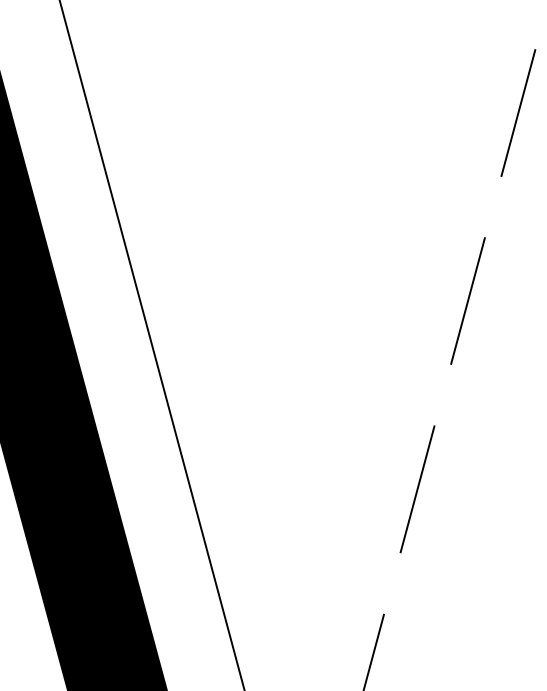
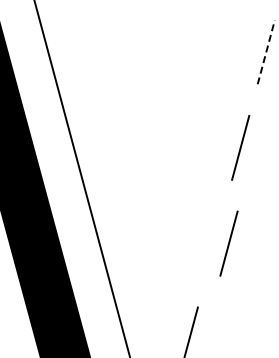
line: (518, 111) -> (266, 51), solid -> dashed
line: (416, 488) -> (228, 243), moved

